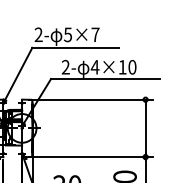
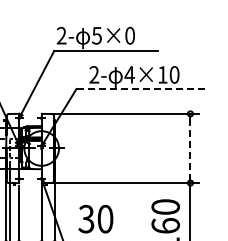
text: (95, 34) -> (129, 35), 5×7 -> 5×0
line: (105, 79) -> (142, 89), solid -> dashed
line: (145, 129) -> (190, 149), solid -> dashed

